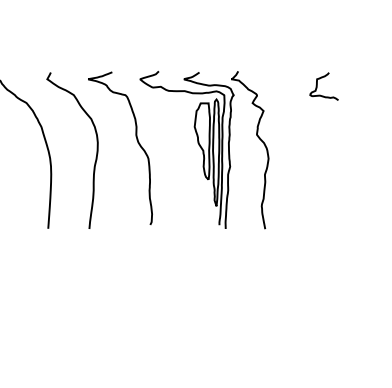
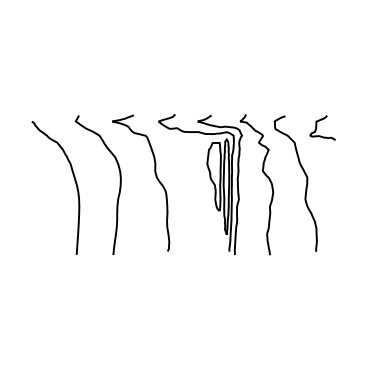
curve: (304, 153) -> (305, 187), added

